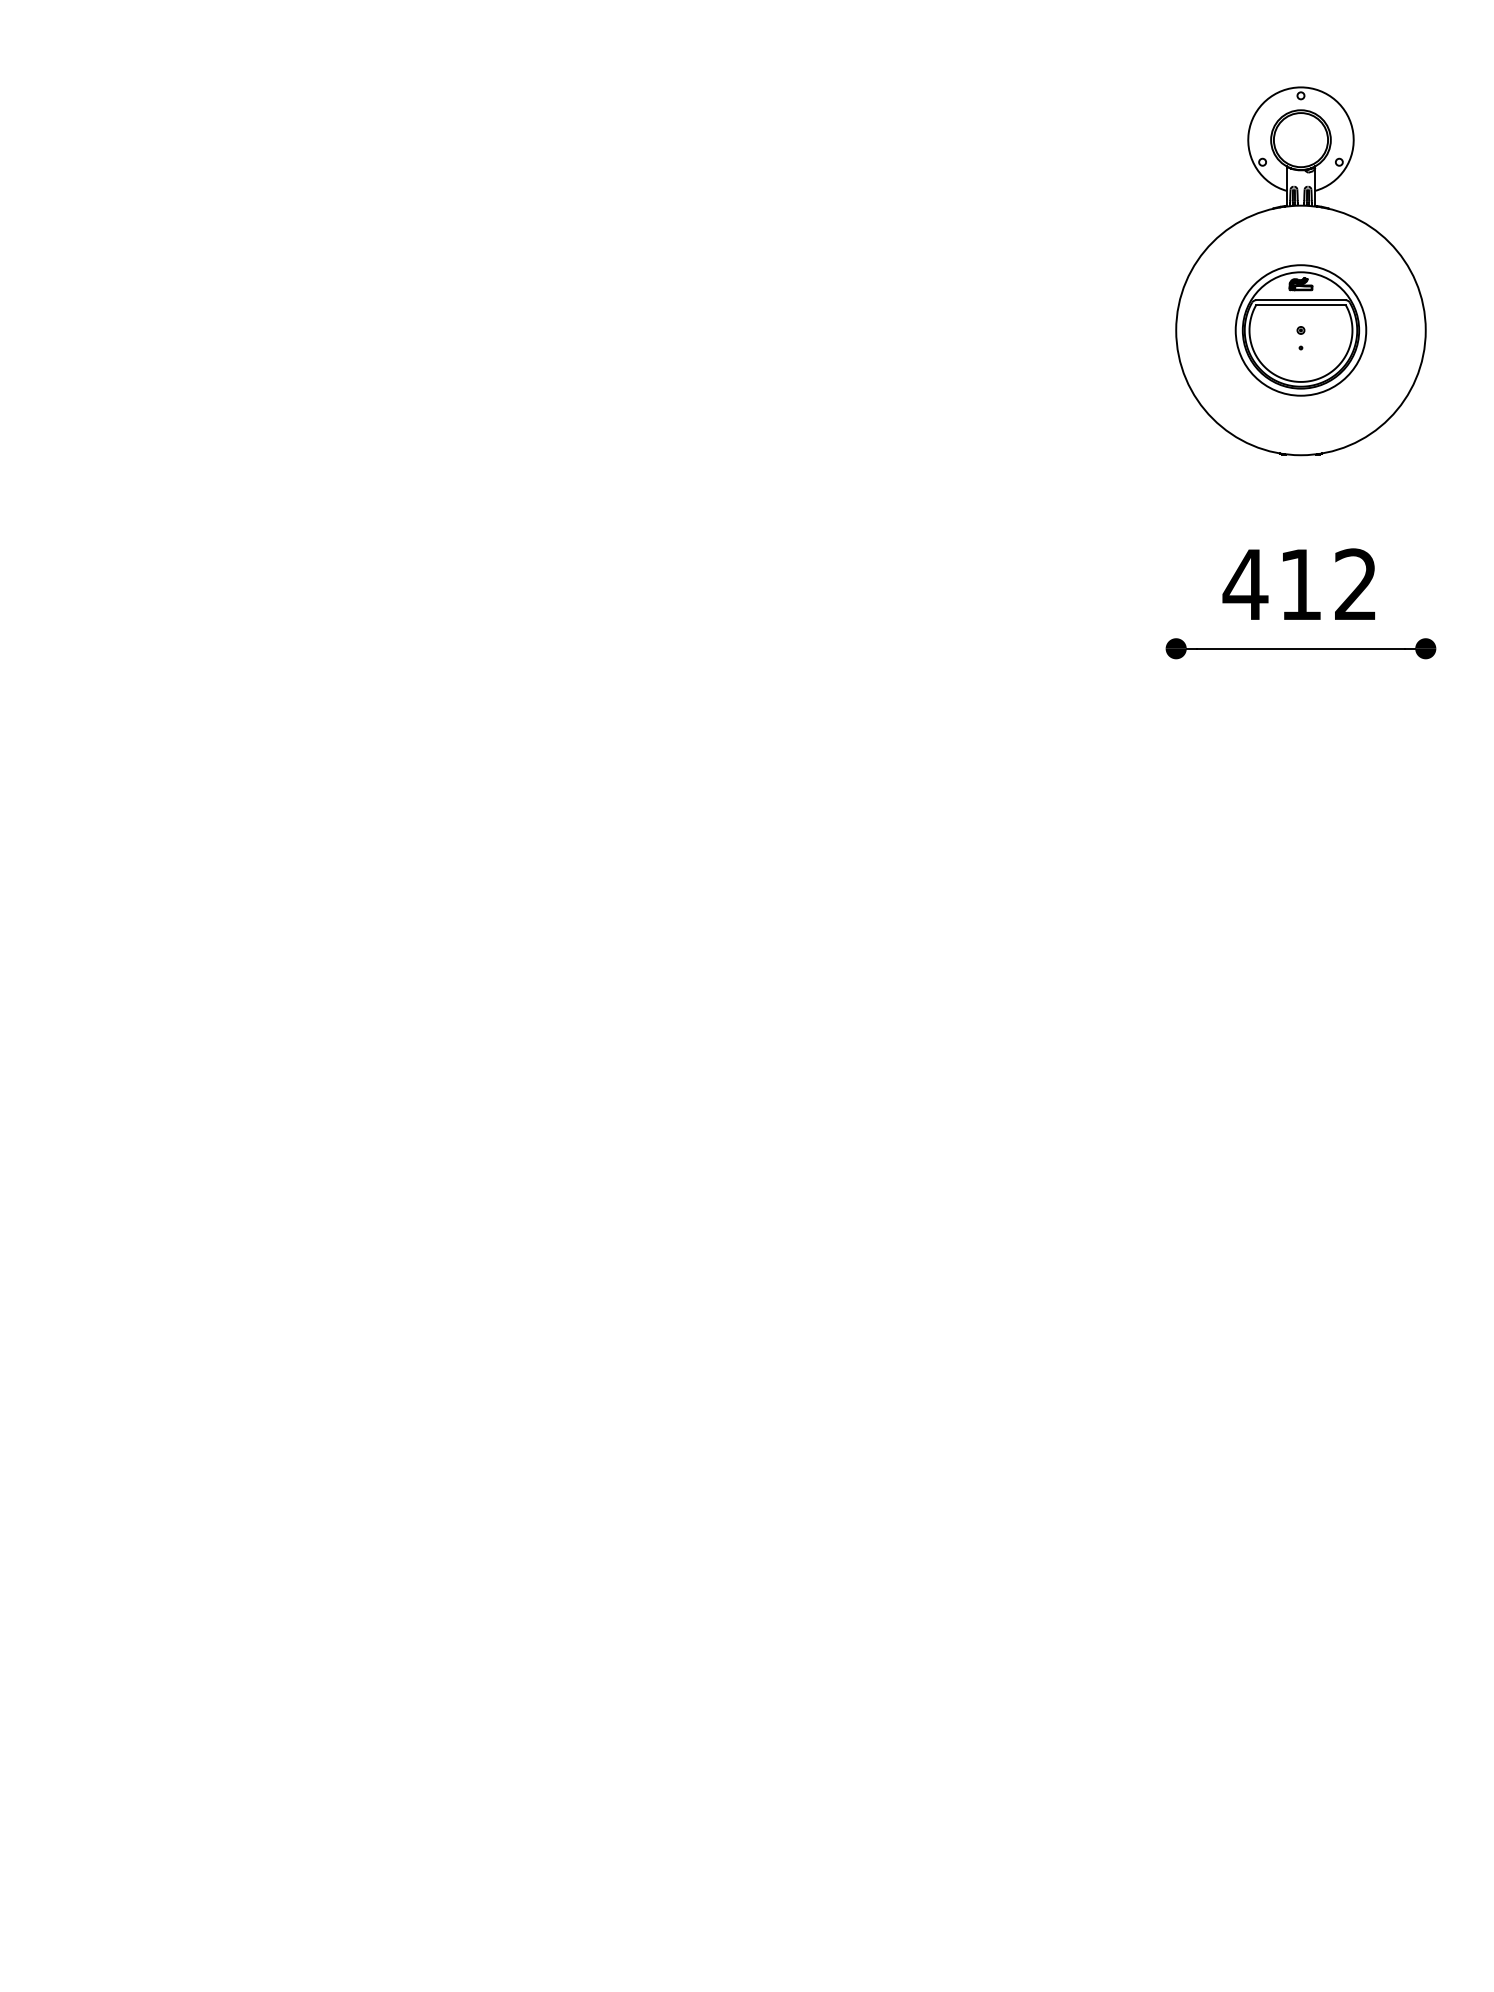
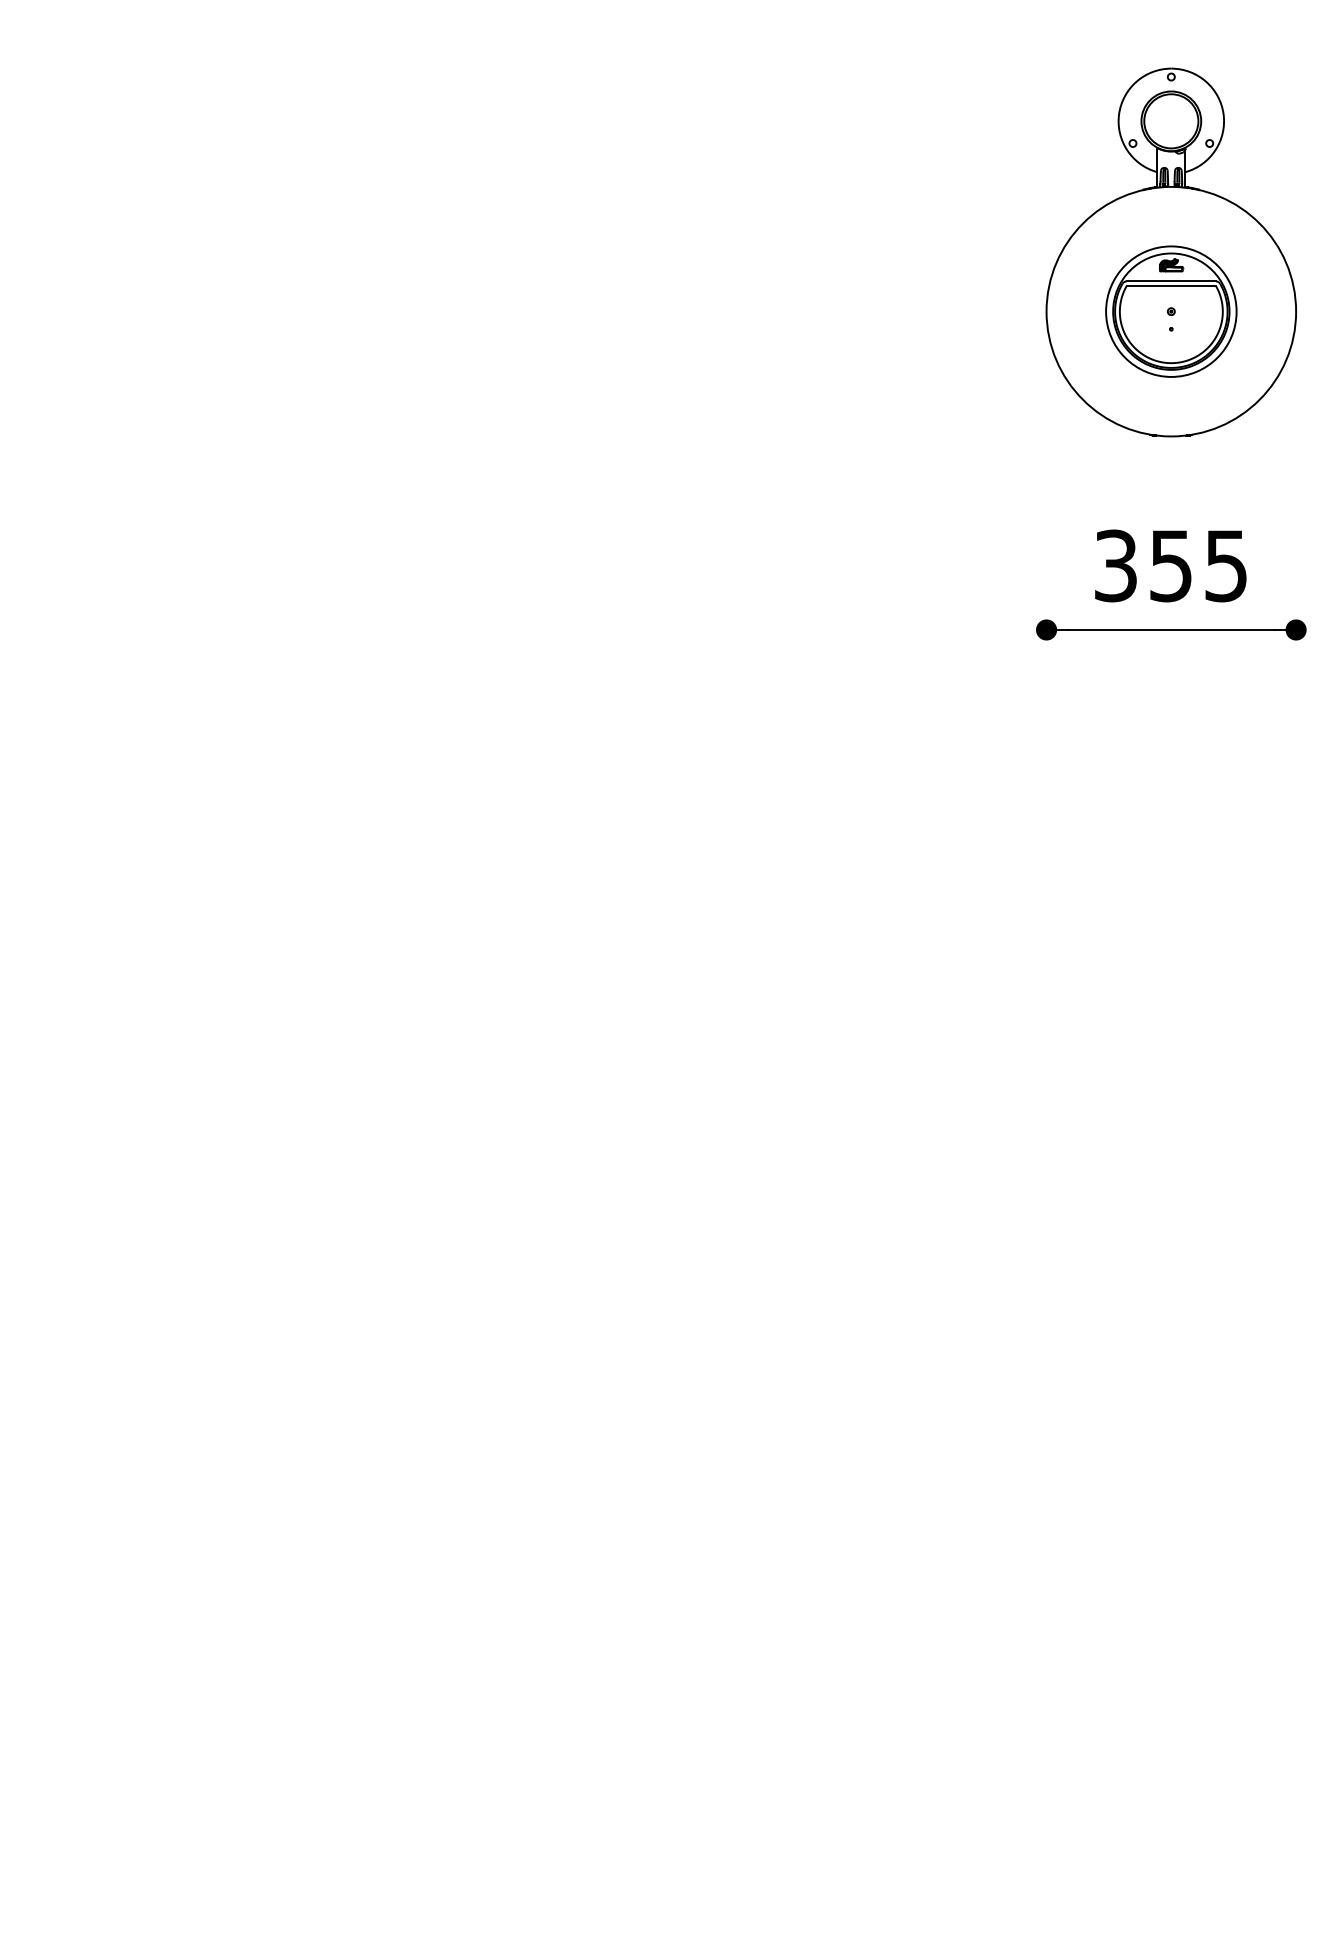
text: (1299, 584) -> (1169, 565), 412 -> 355

